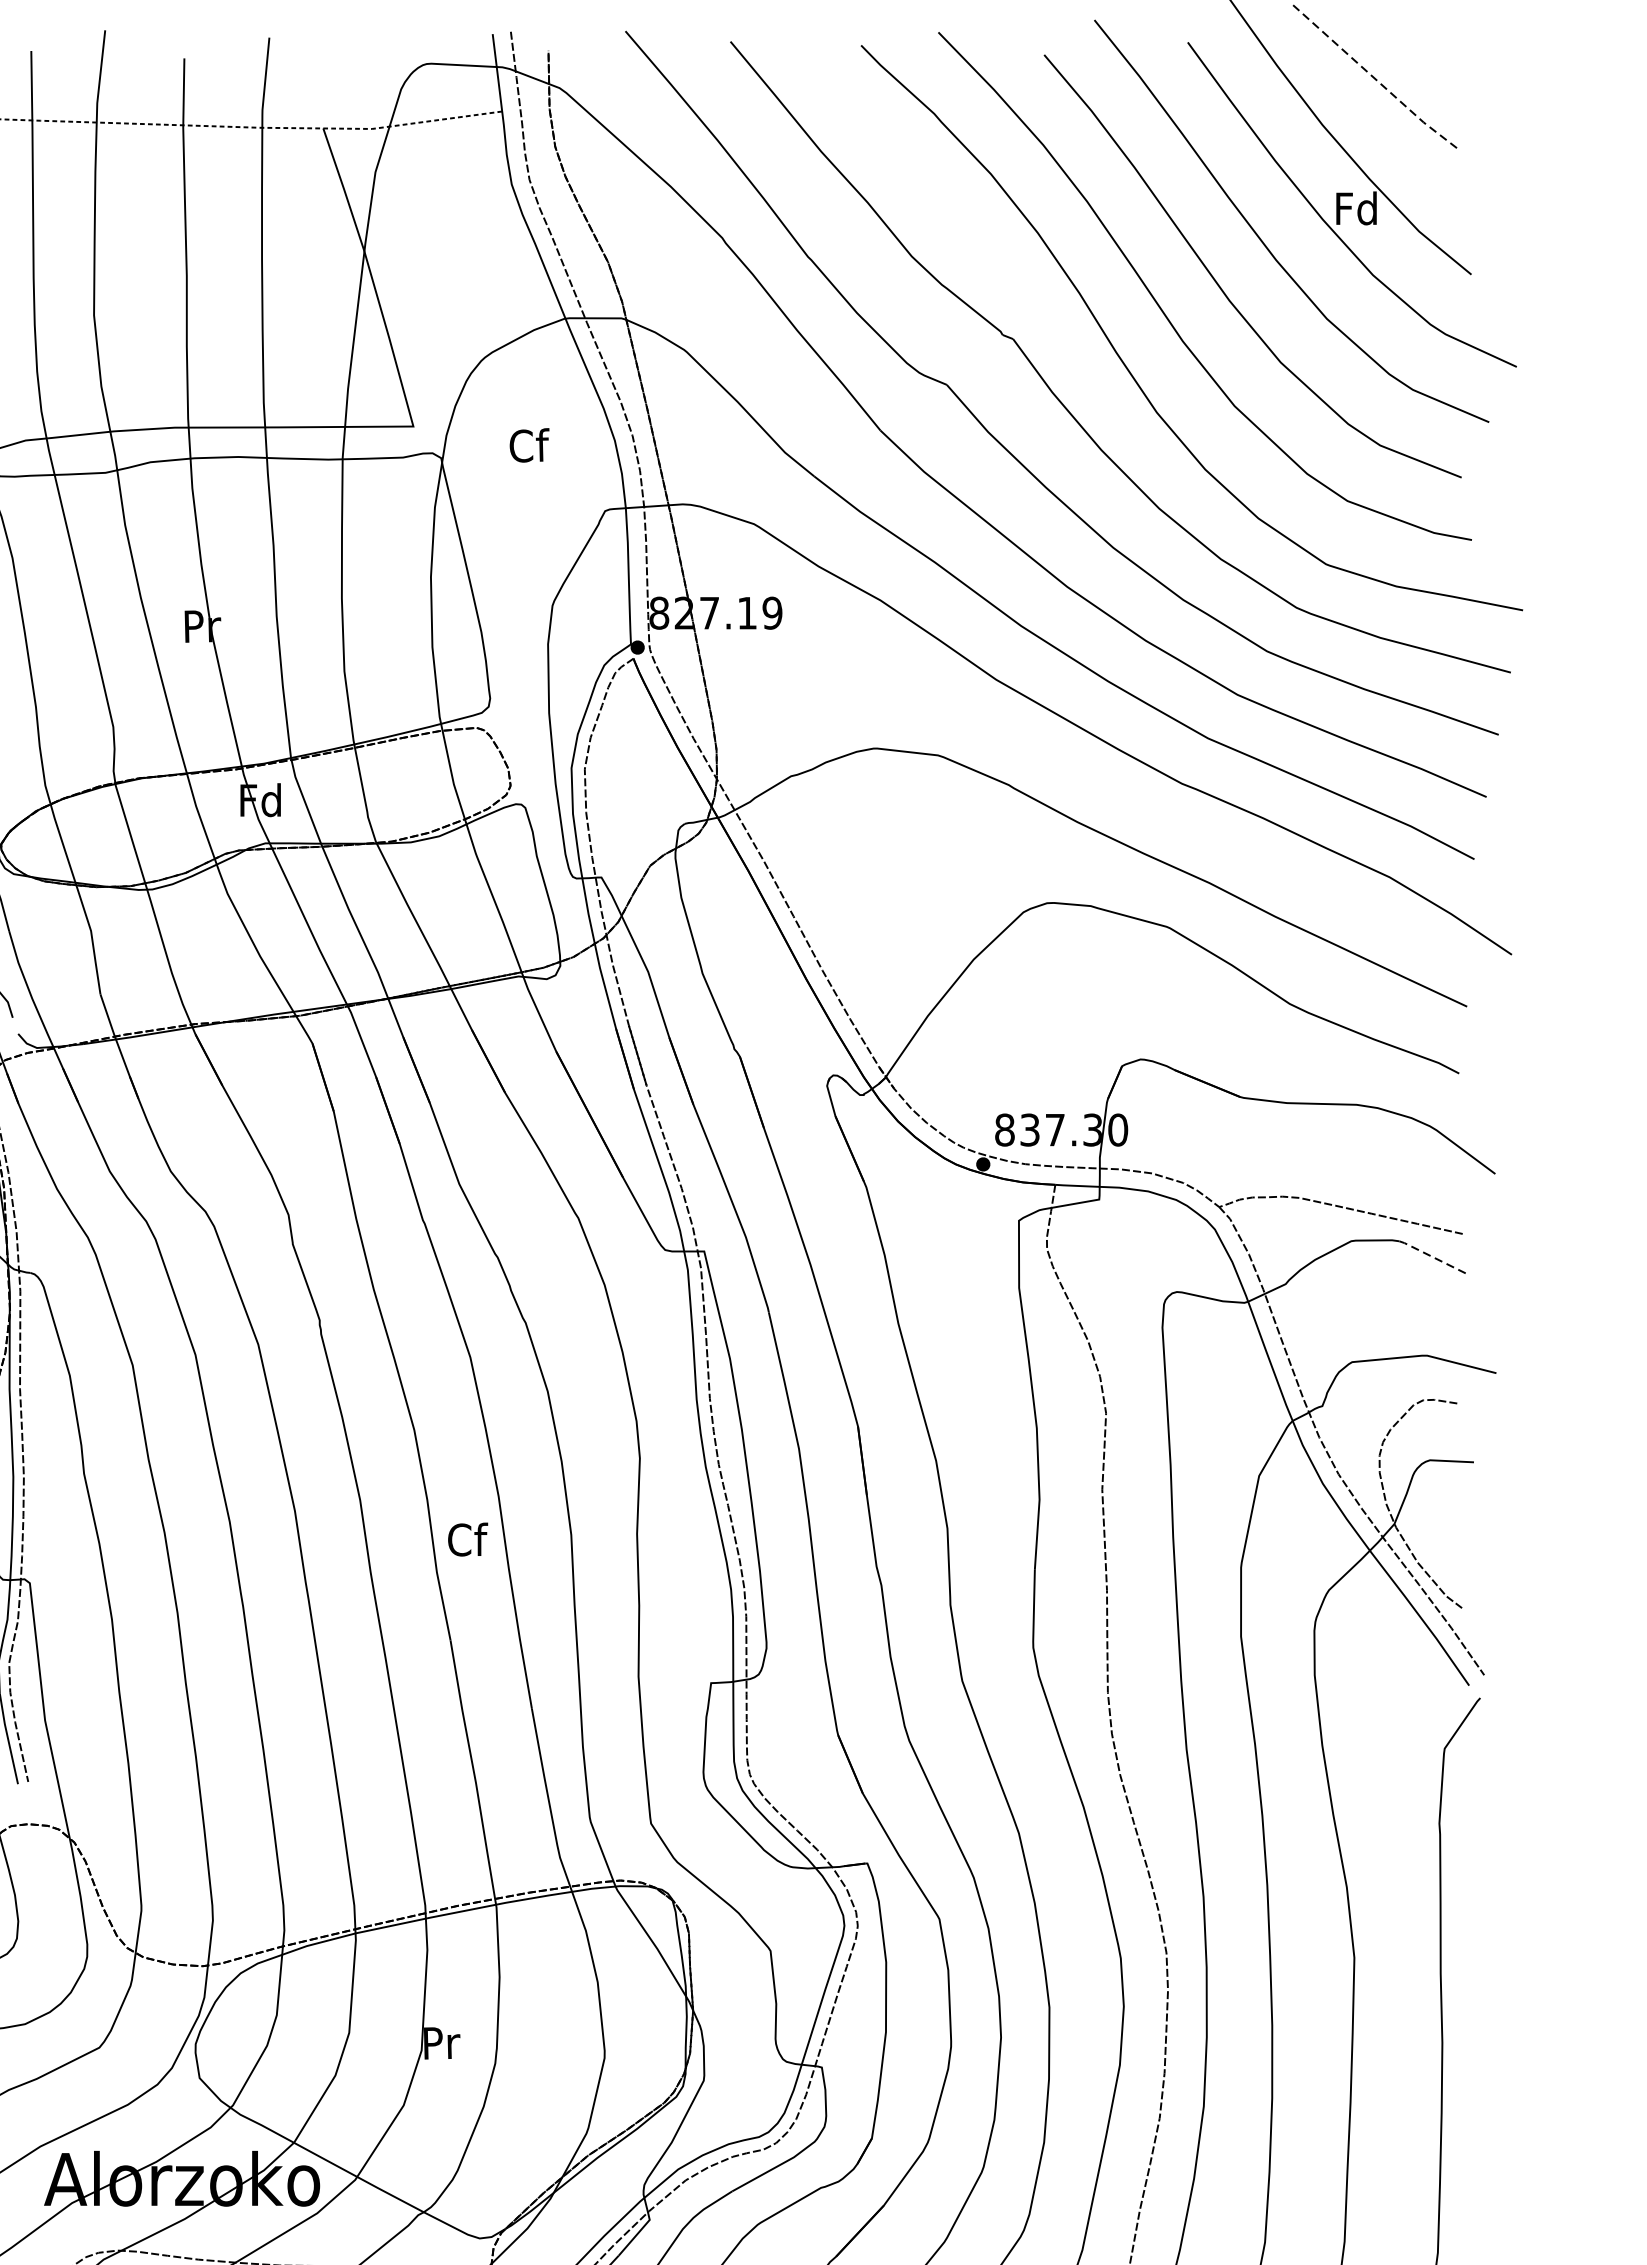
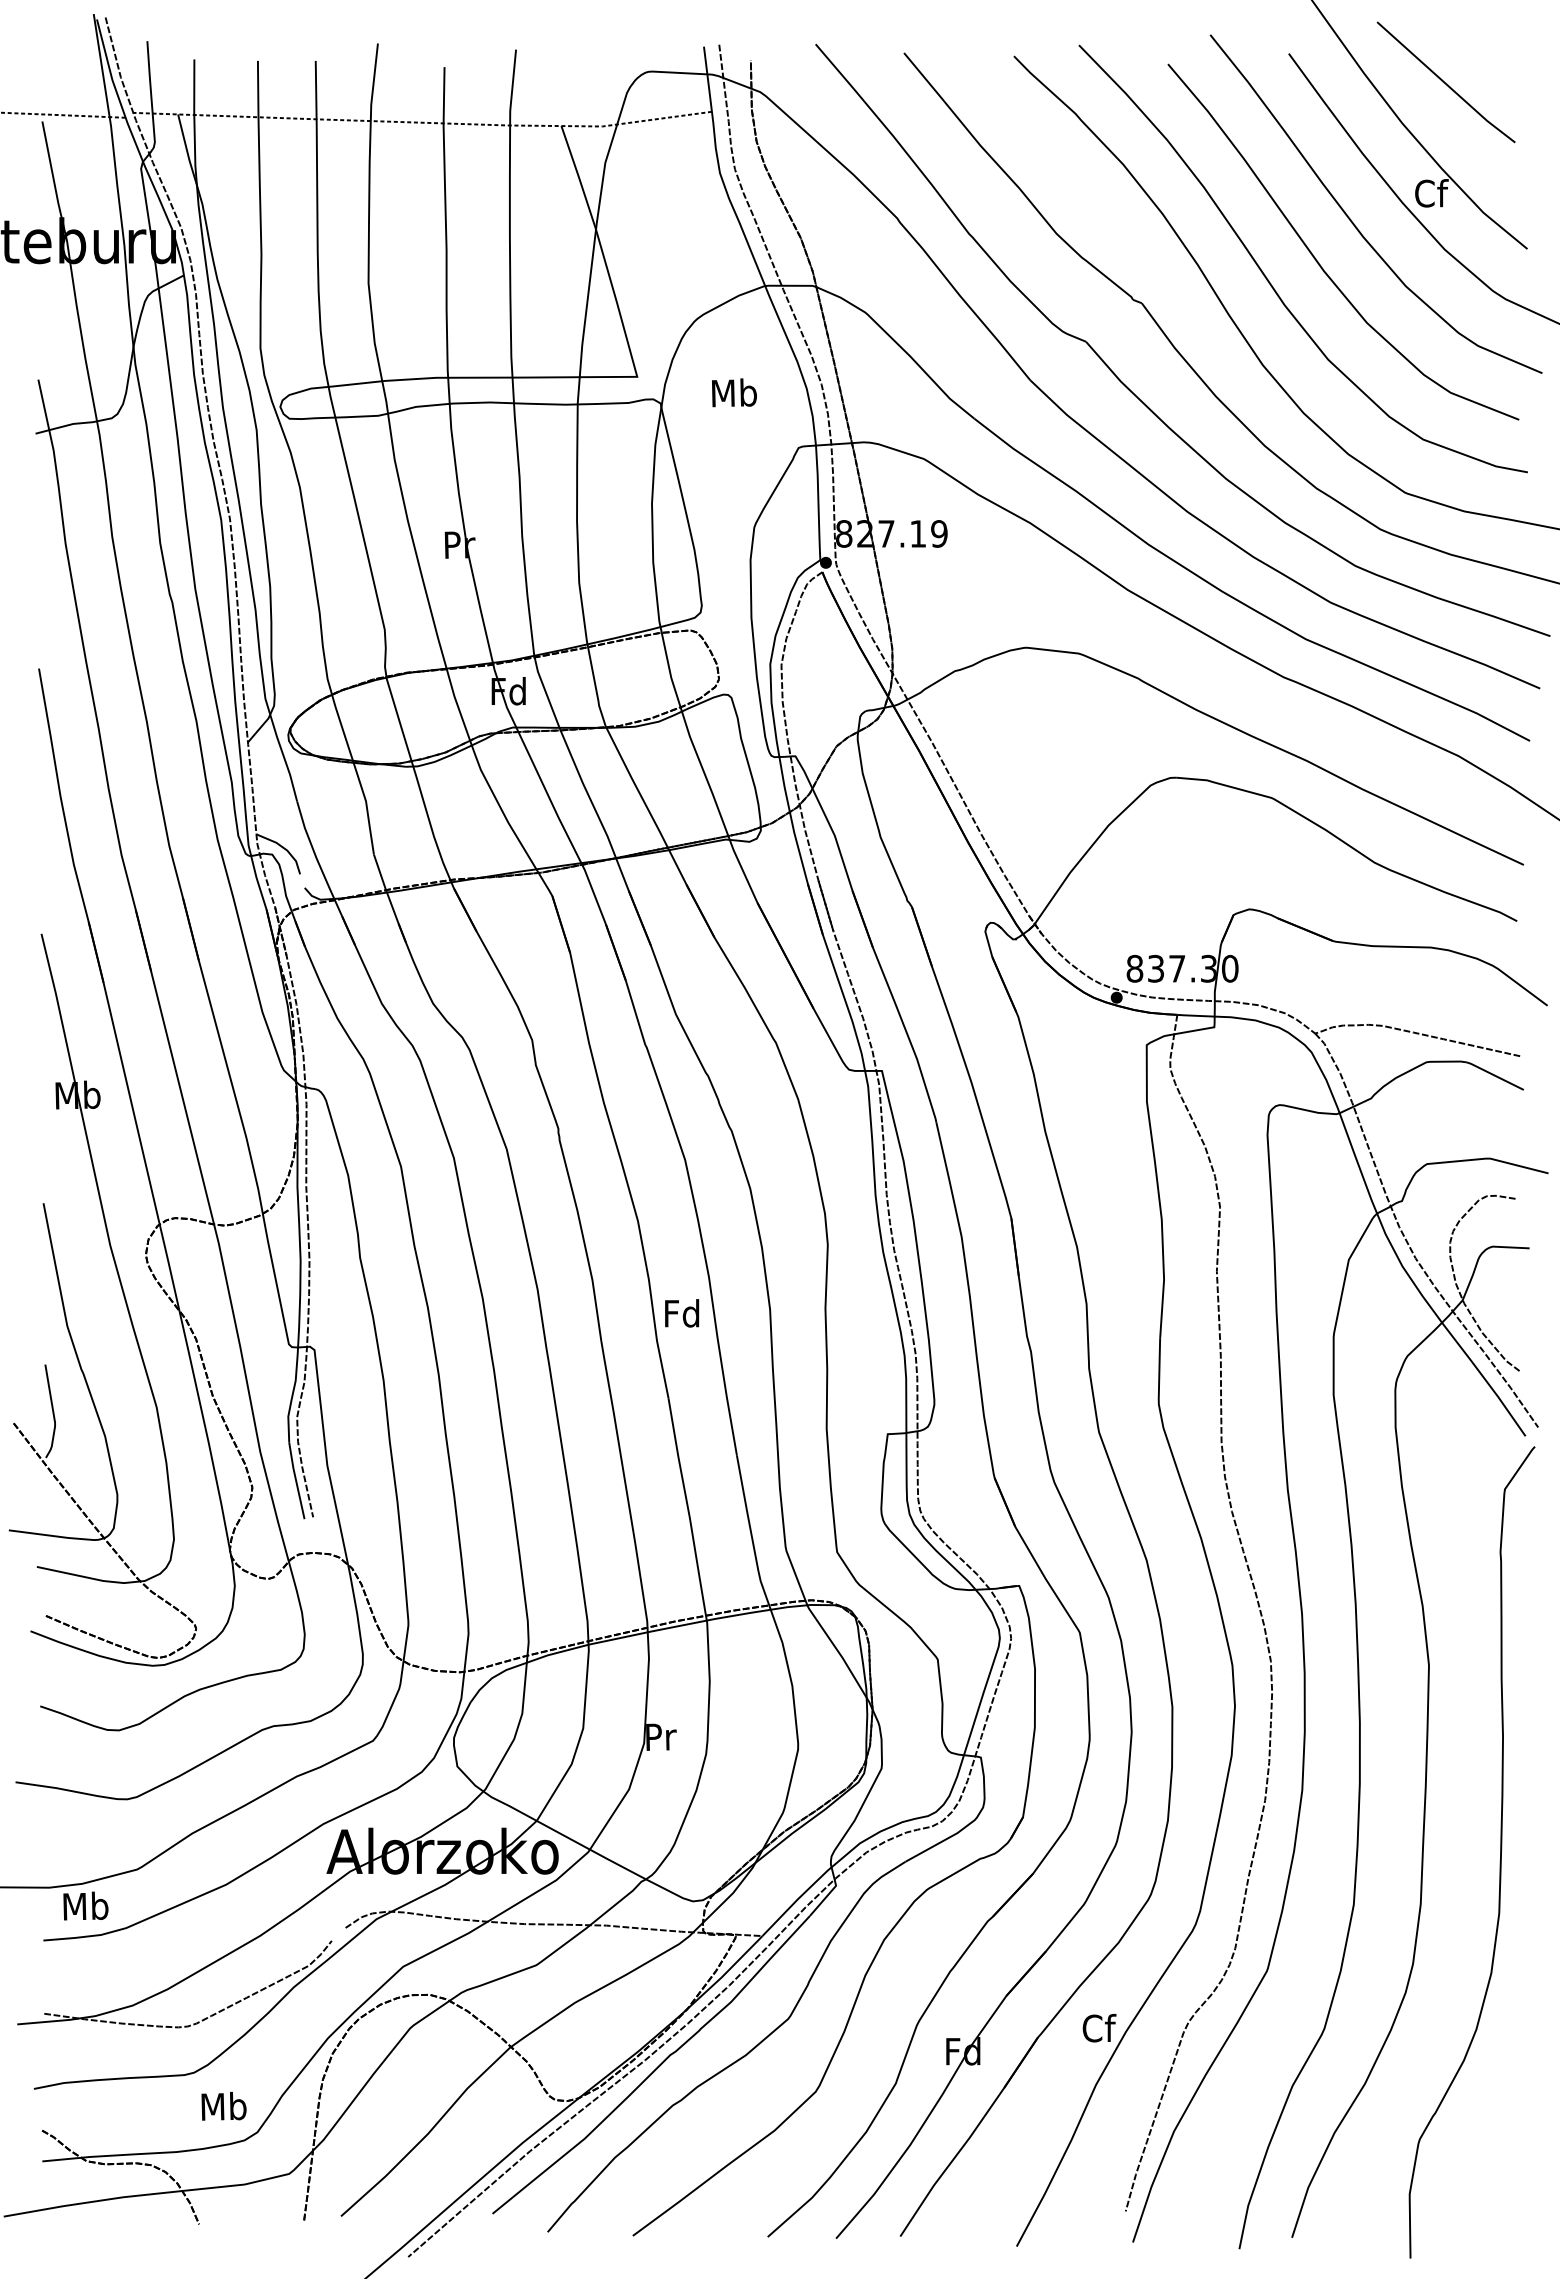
line: (1374, 77) -> (1445, 83), dashed -> solid
text: (1356, 208) -> (1430, 193), Fd -> Cf
text: (529, 445) -> (734, 392), Cf -> Mb
line: (1433, 1256) -> (1495, 1075), dashed -> solid
text: (467, 1539) -> (682, 1313), Cf -> Fd

